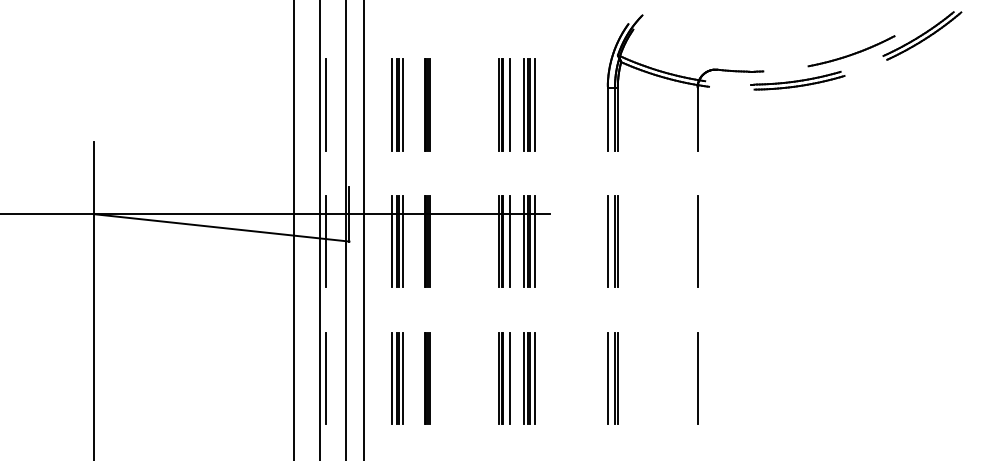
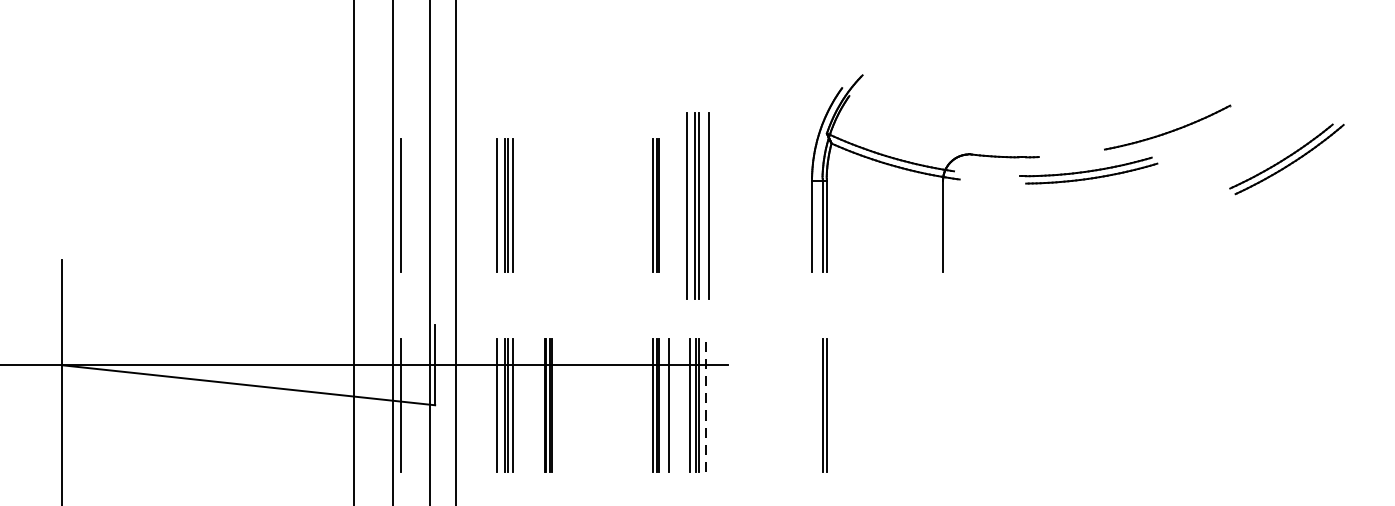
part: (922, 35) -> (1287, 158), moved
part: (427, 104) -> (549, 205), removed
line: (509, 104) -> (668, 205), removed
part: (529, 104) -> (697, 205), size x1.4
line: (535, 241) -> (706, 405), solid -> dashed
line: (607, 241) -> (811, 405), removed
line: (697, 241) -> (942, 405), removed

